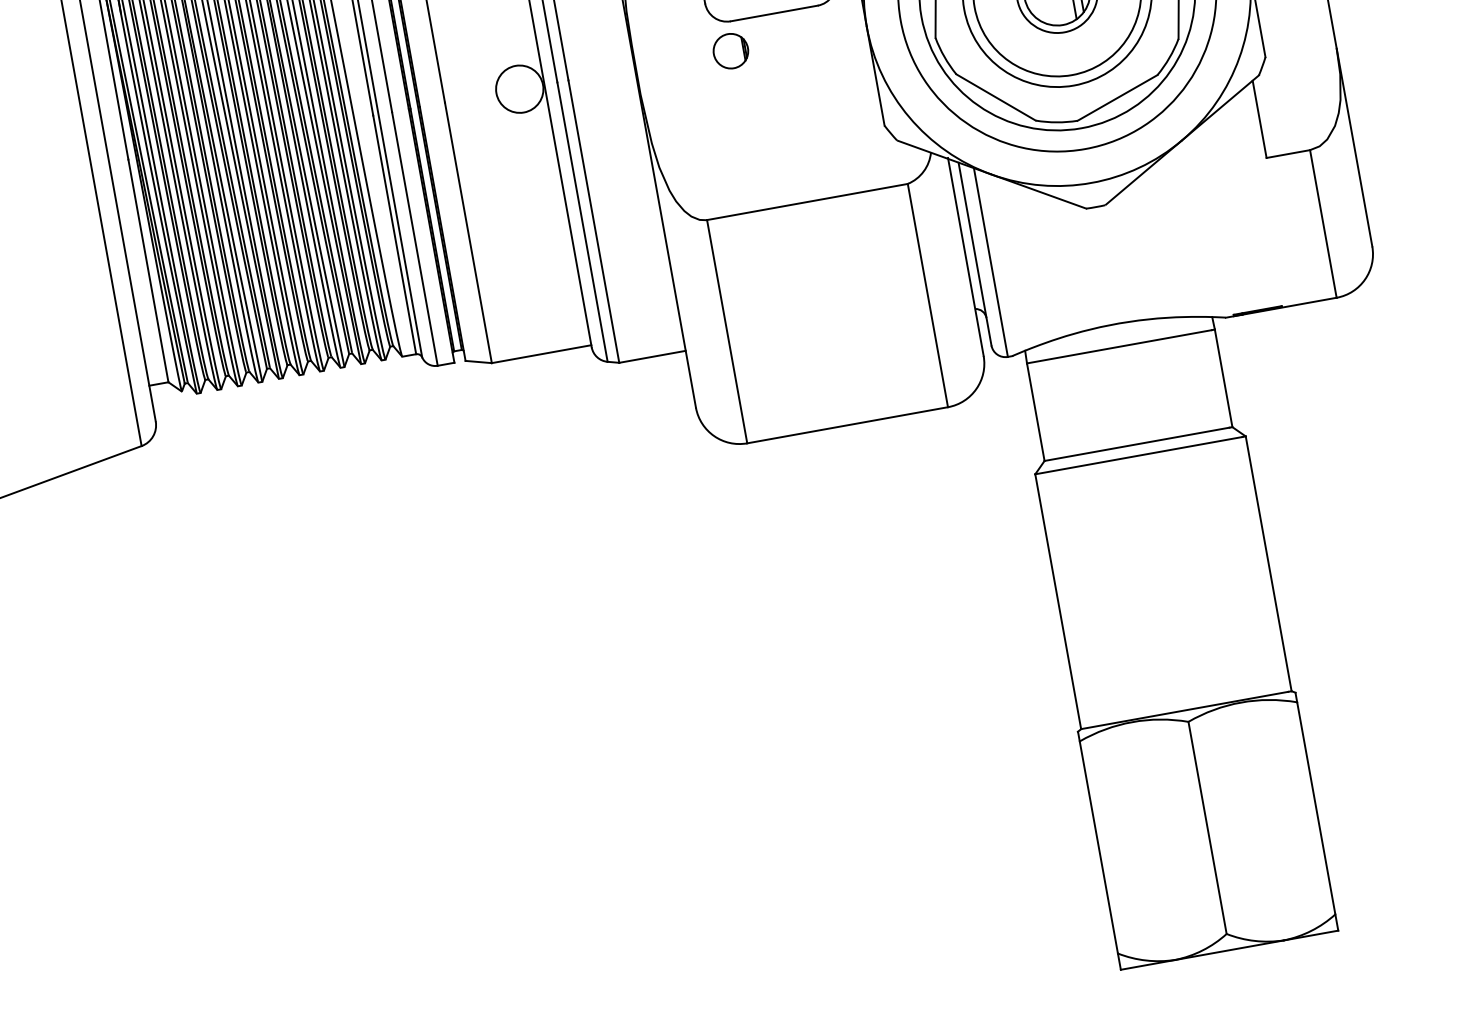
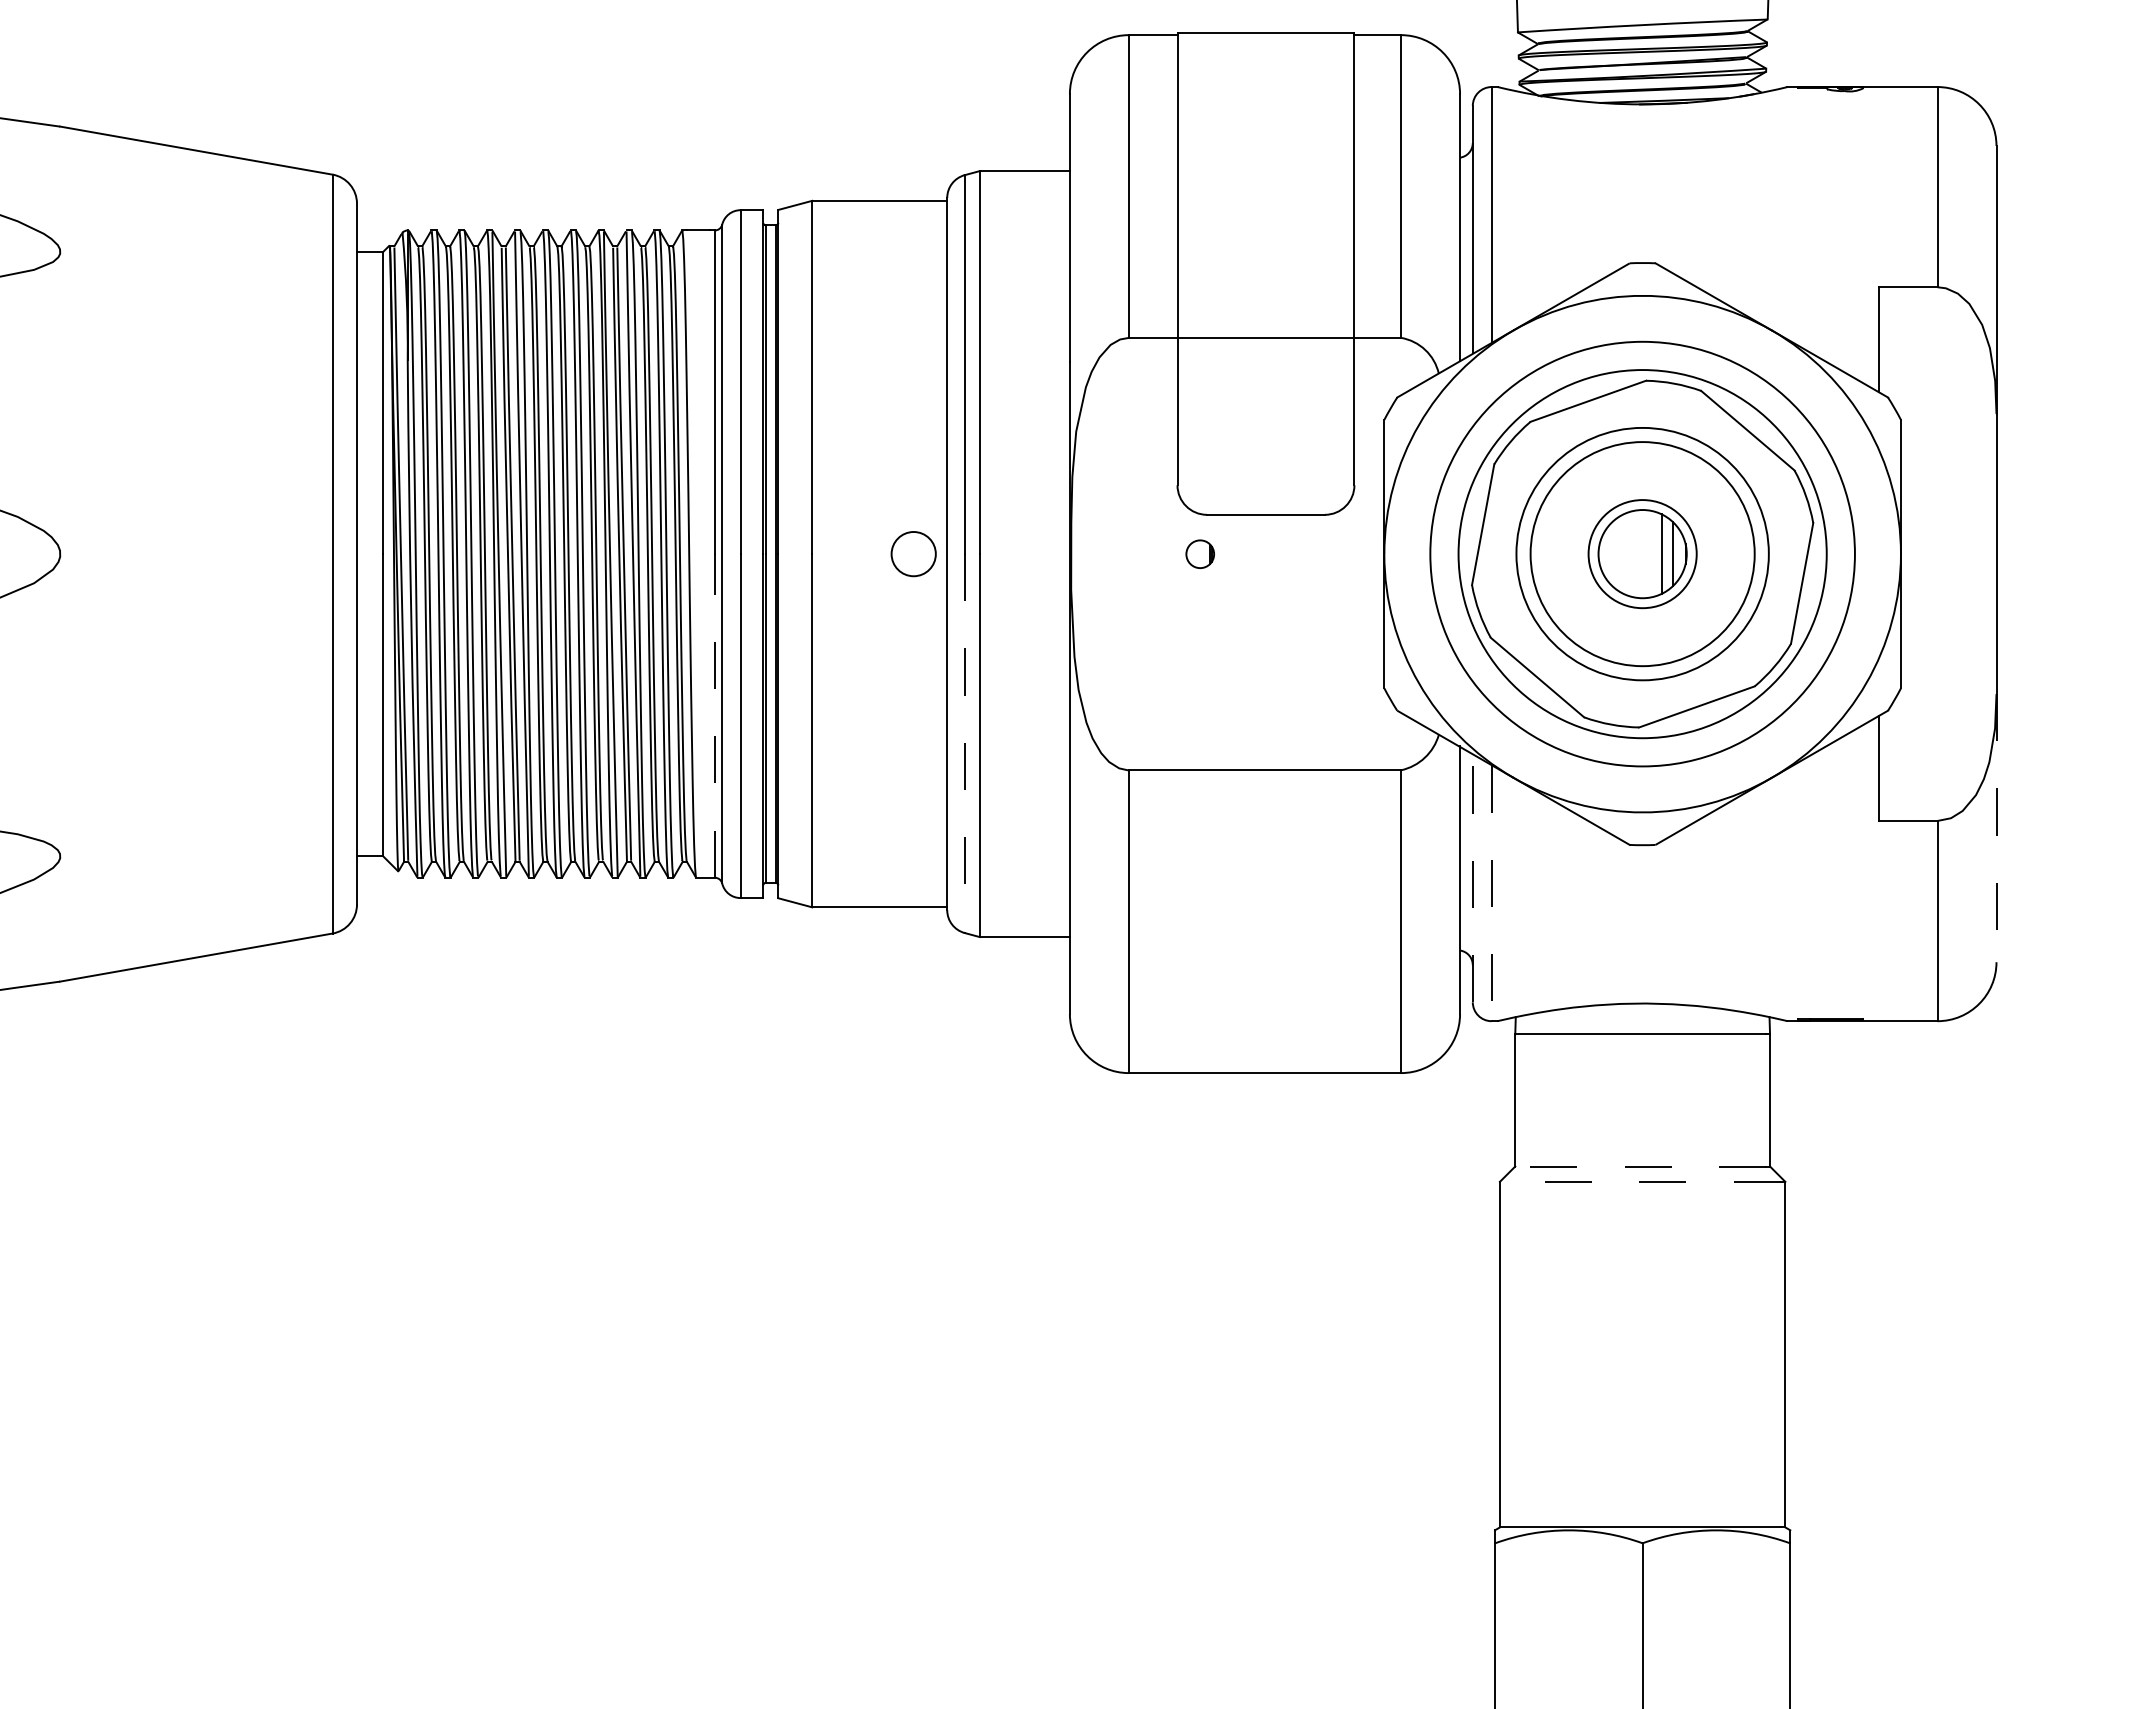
part: (731, 51) -> (1200, 554), size x0.6
circle: (519, 88) -> (913, 553), size x0.7
line: (1354, 147) -> (1996, 828), solid -> dashed
line: (582, 222) -> (964, 744), solid -> dashed
line: (395, 234) -> (715, 715), solid -> dashed
line: (974, 254) -> (1472, 878), solid -> dashed
line: (990, 262) -> (1491, 893), solid -> dashed
line: (1136, 444) -> (1640, 1166), solid -> dashed
line: (1138, 455) -> (1639, 1181), solid -> dashed

